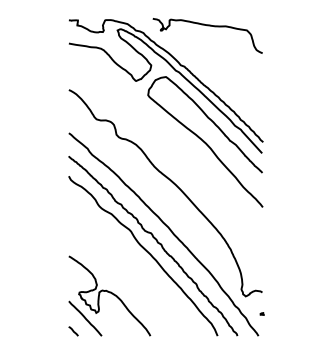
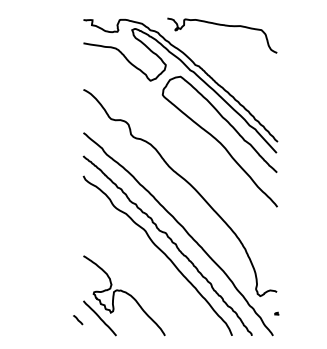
line: (73, 331) -> (78, 320), moved

